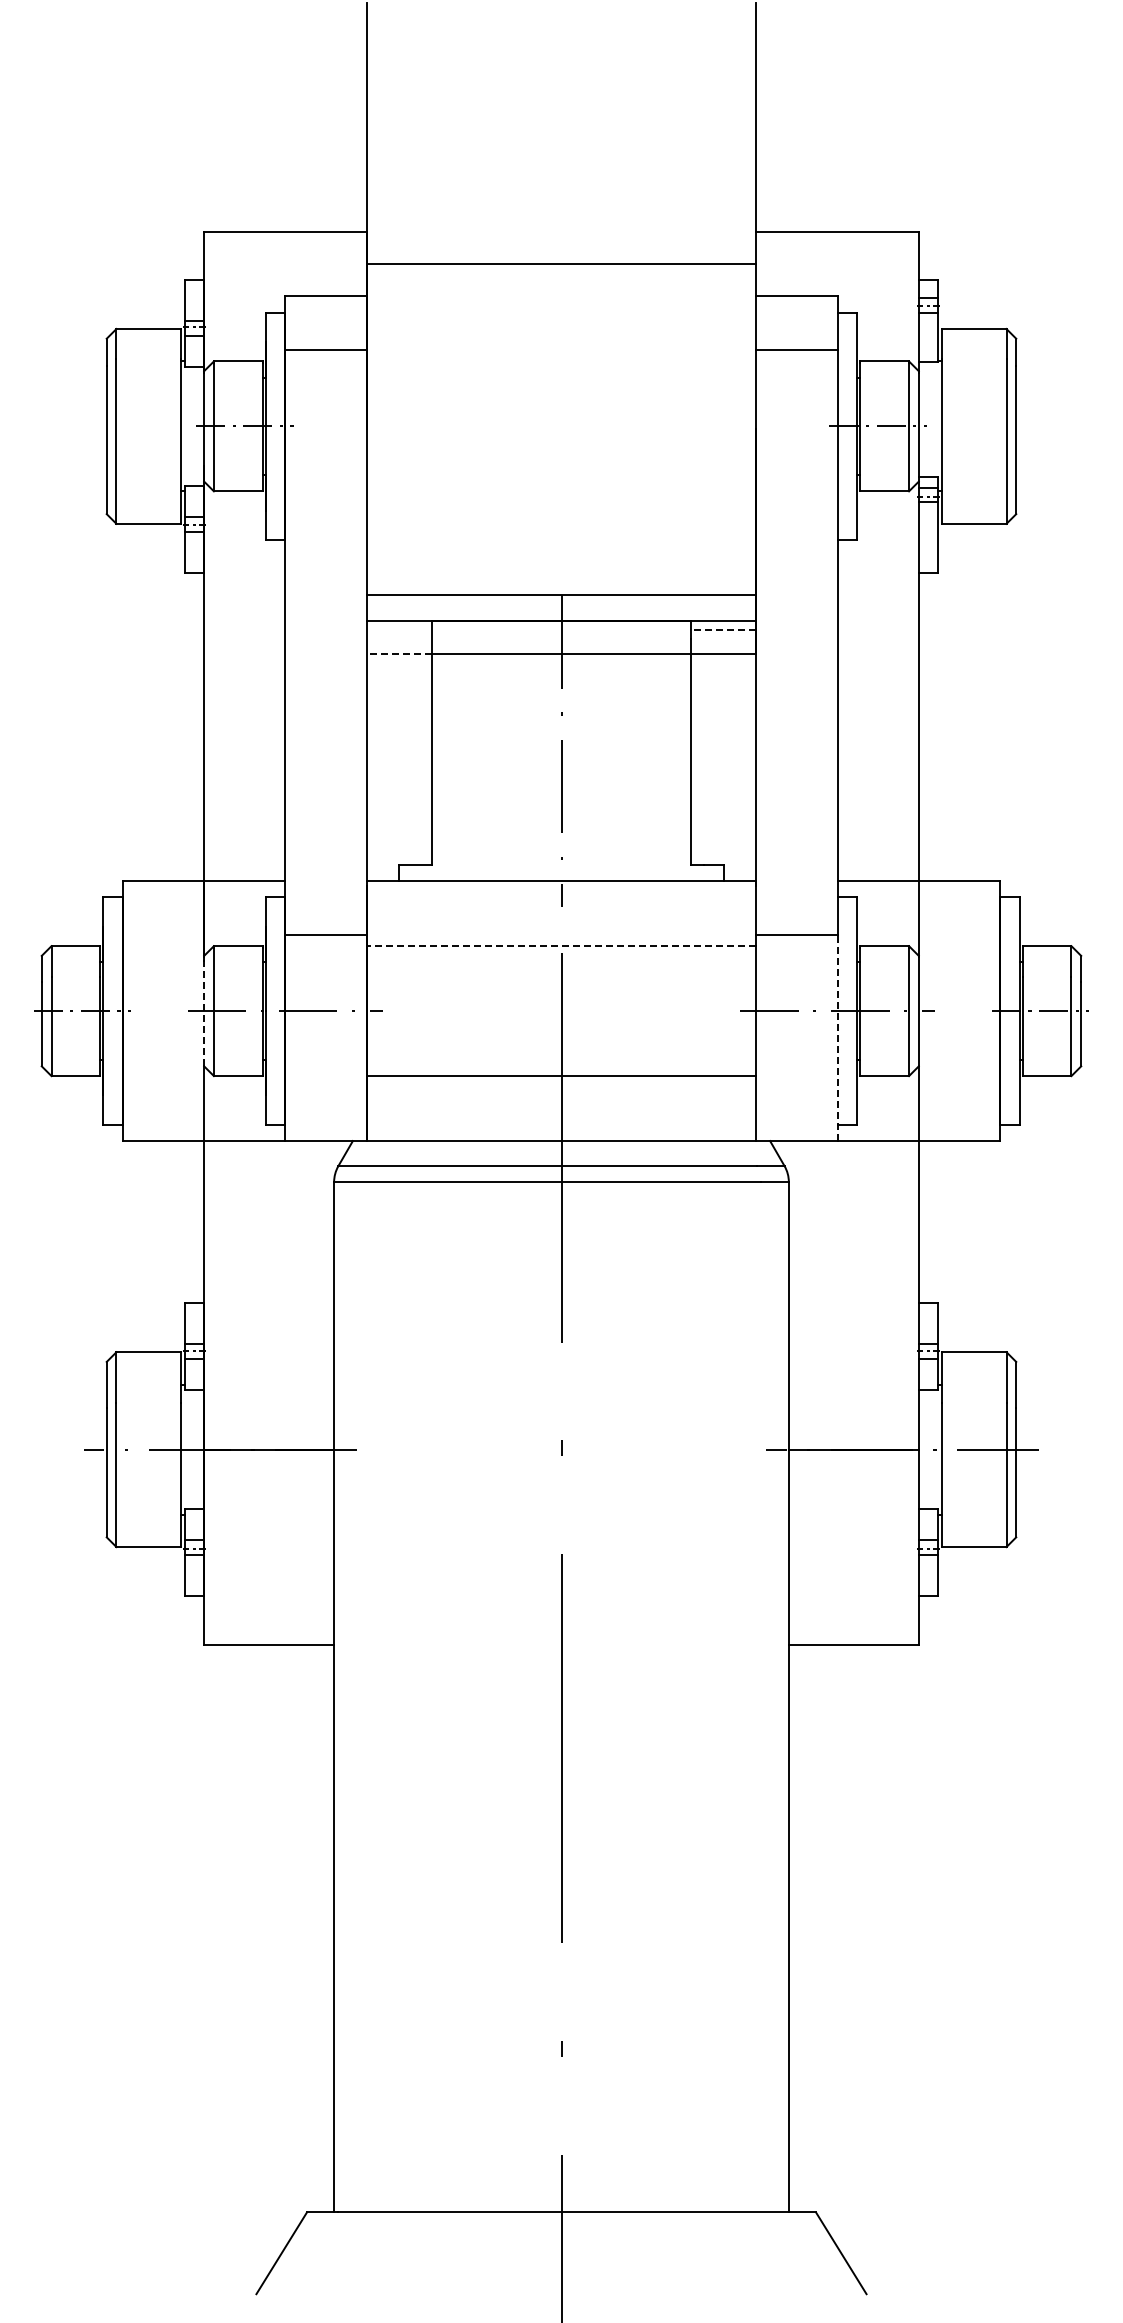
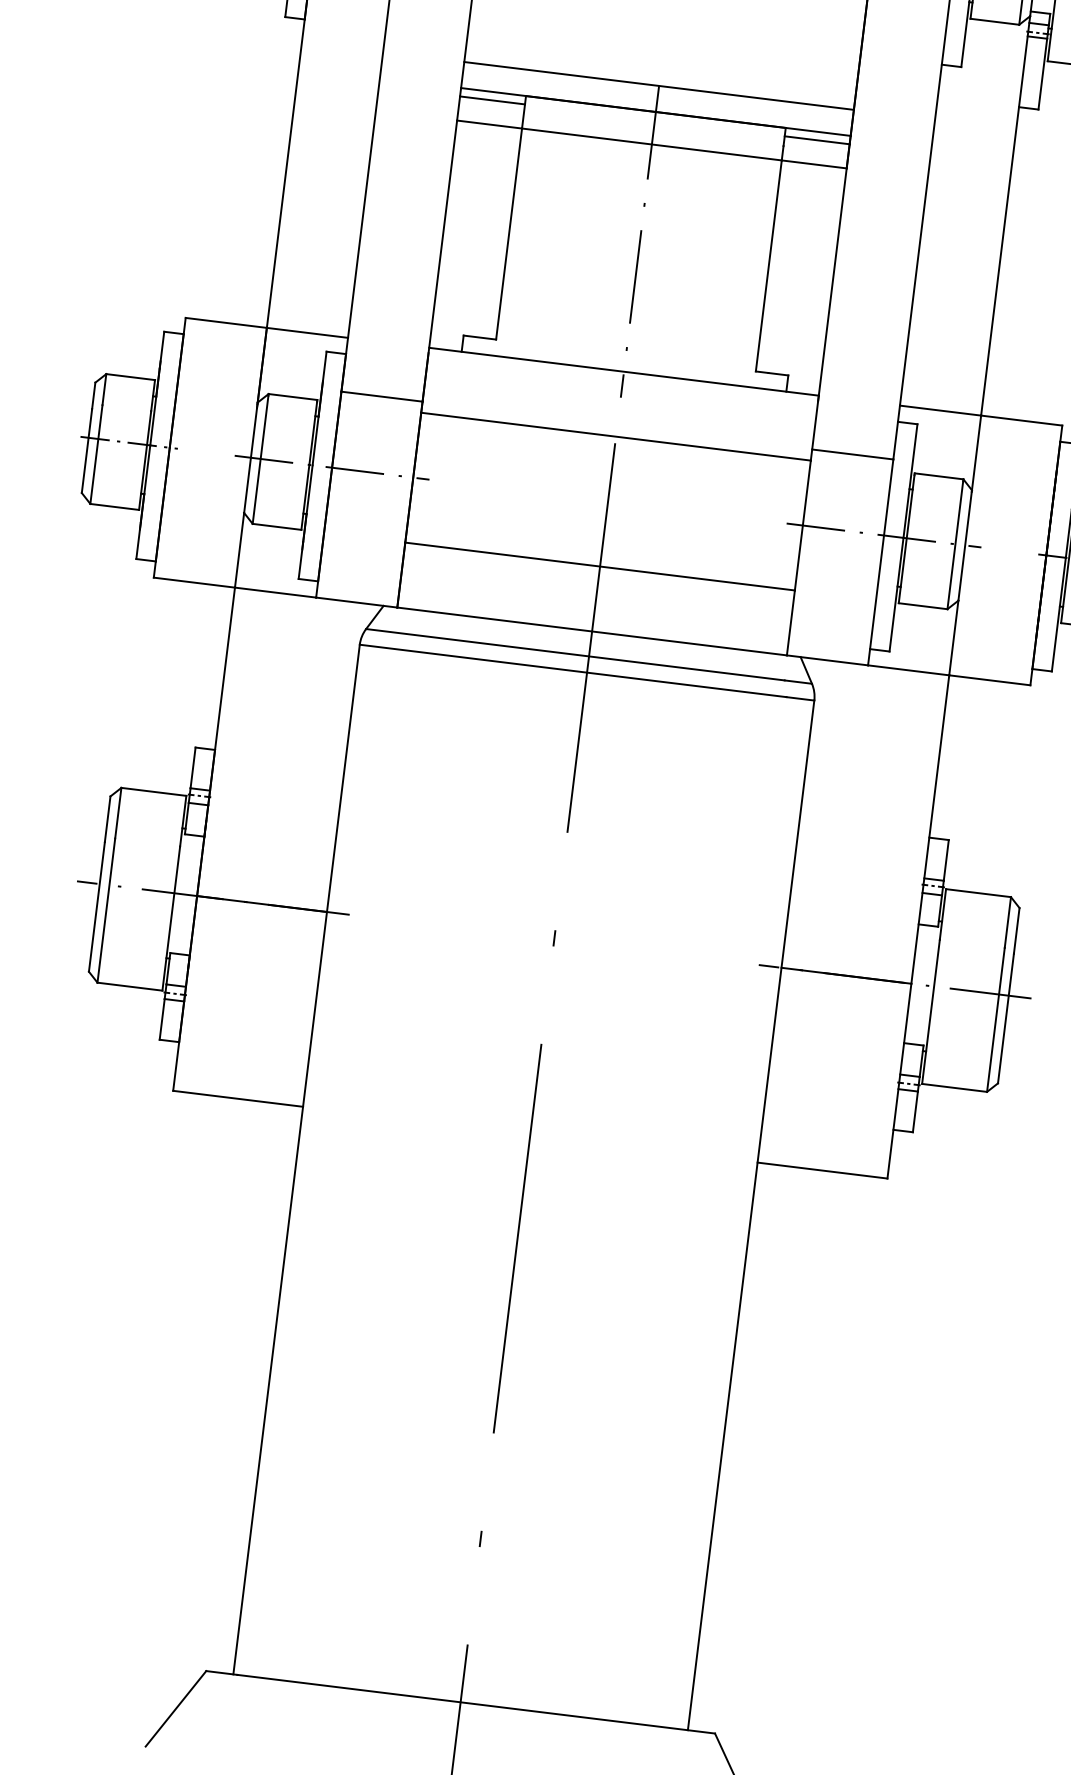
line: (398, 629) -> (491, 100), added
line: (723, 629) -> (816, 140), dashed -> solid
line: (398, 653) -> (489, 124), dashed -> solid
line: (561, 946) -> (616, 437), dashed -> solid
line: (204, 1011) -> (251, 458), dashed -> solid
line: (837, 1037) -> (880, 561), dashed -> solid

